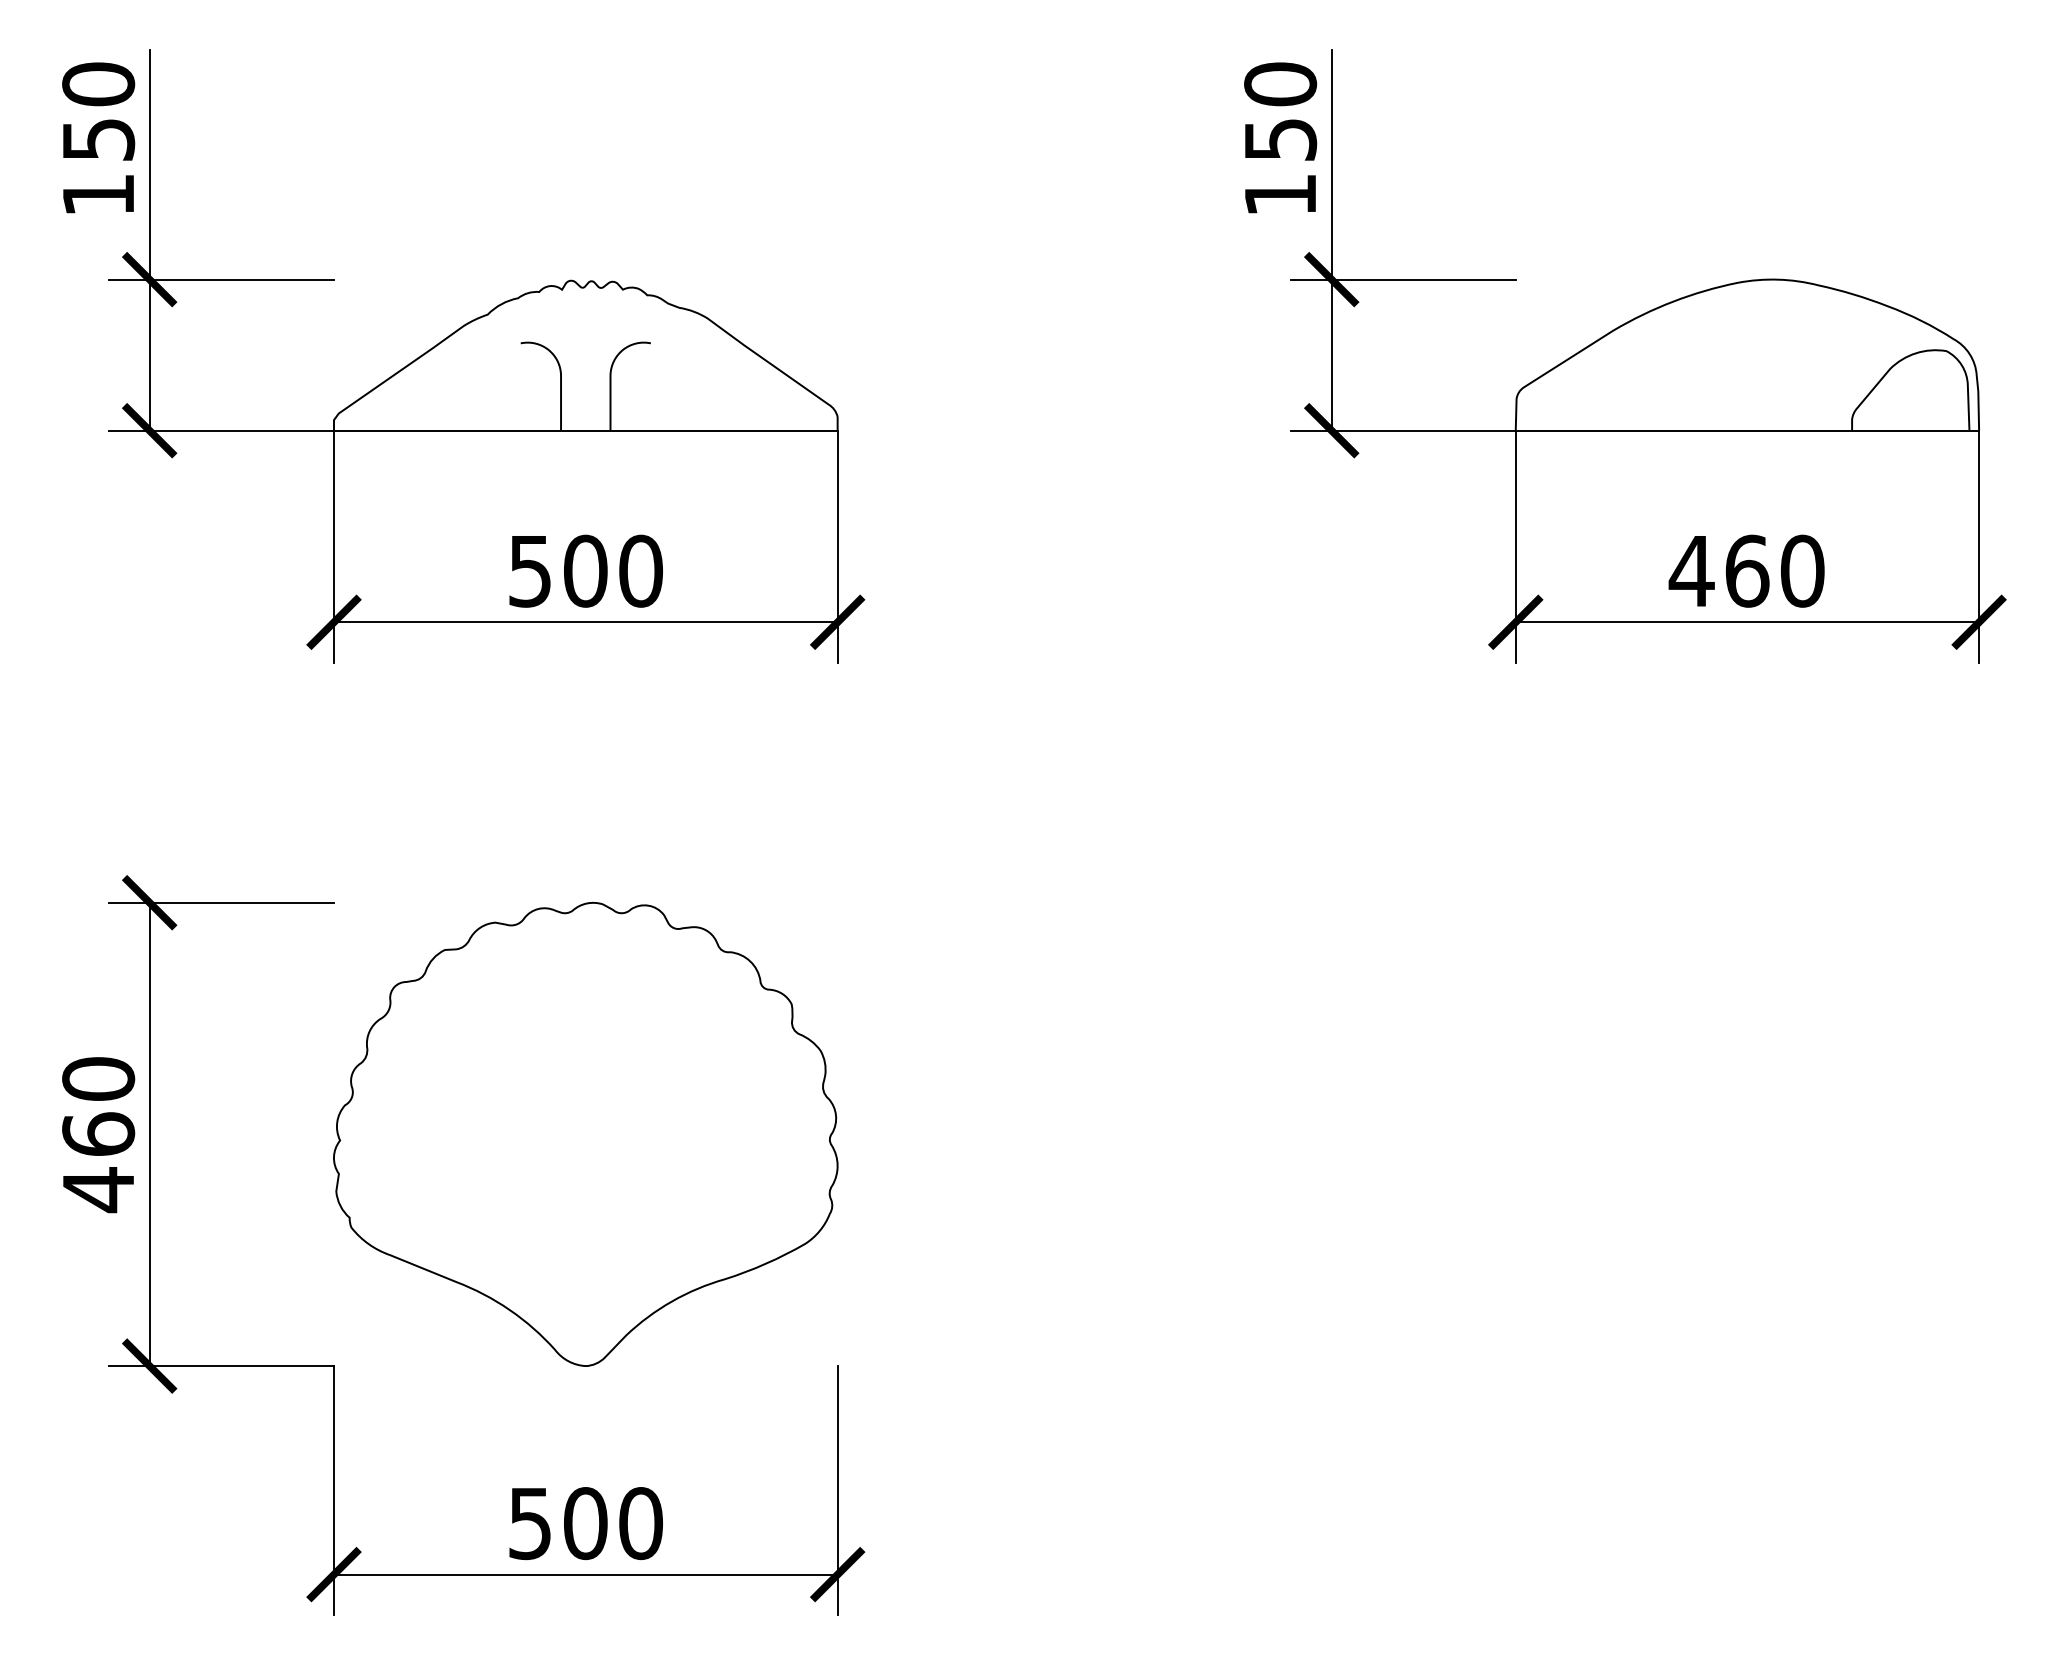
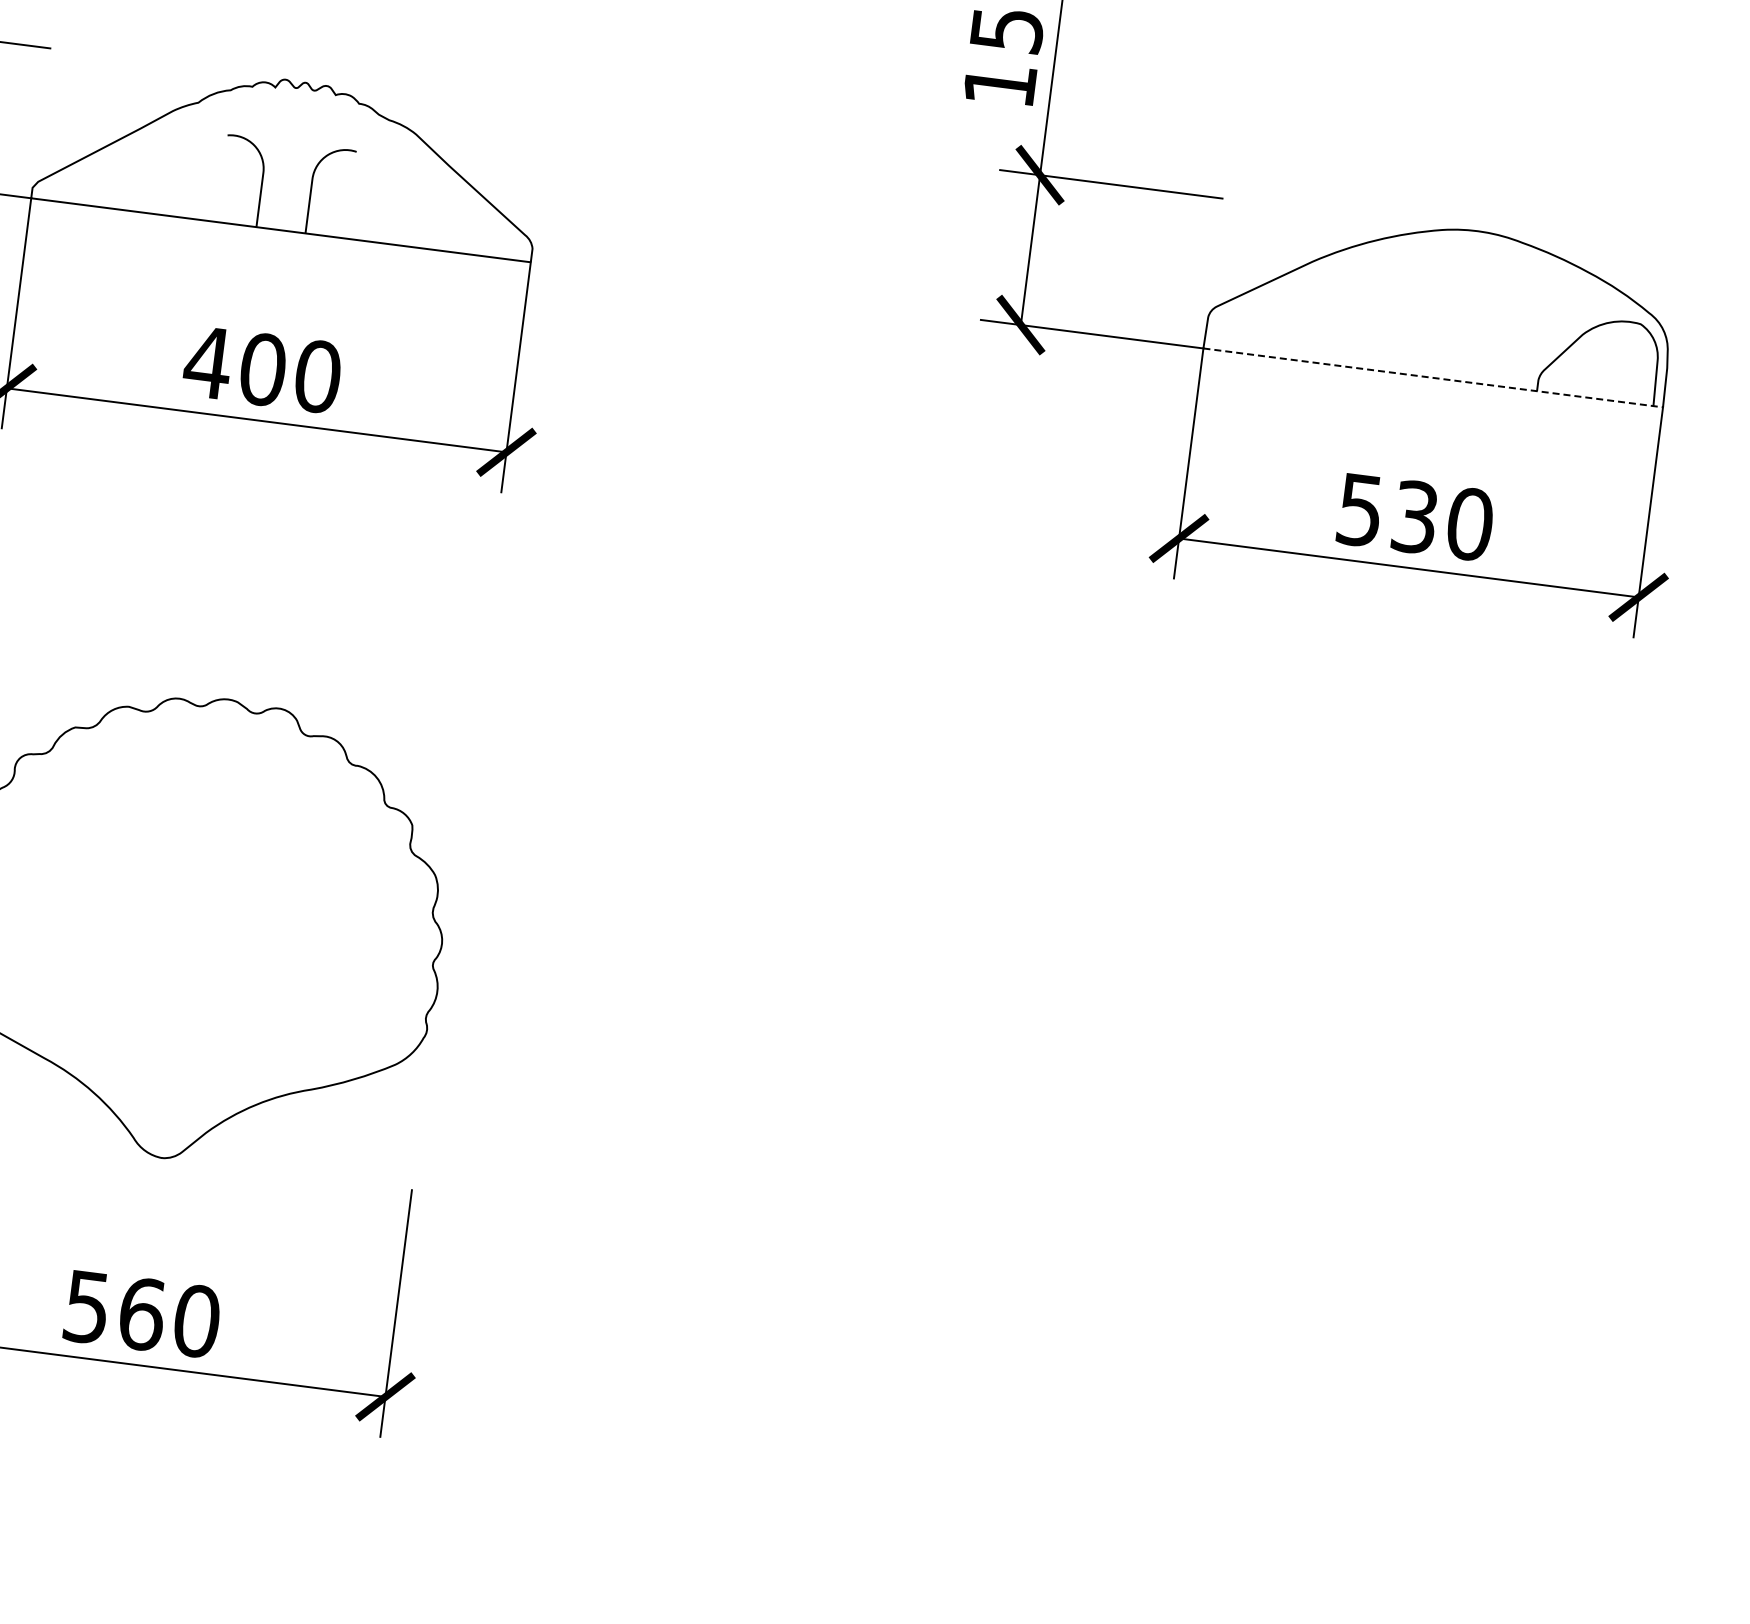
line: (1747, 430) -> (1433, 377), solid -> dashed
text: (1718, 570) -> (1386, 512), 460 -> 530
text: (530, 571) -> (208, 362), 500 -> 400
text: (585, 1523) -> (141, 1314), 500 -> 560

